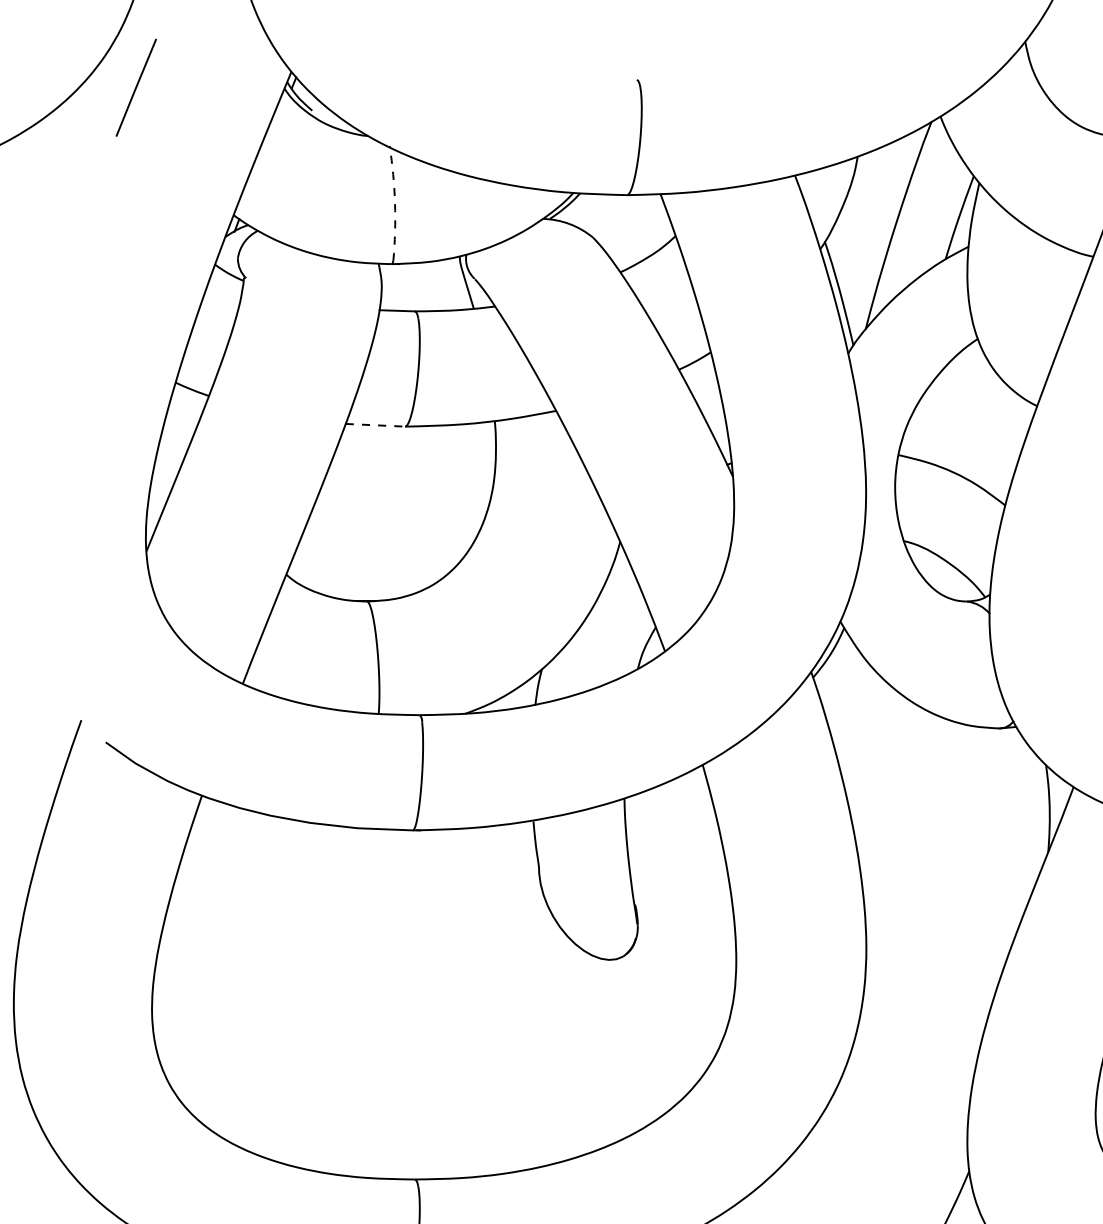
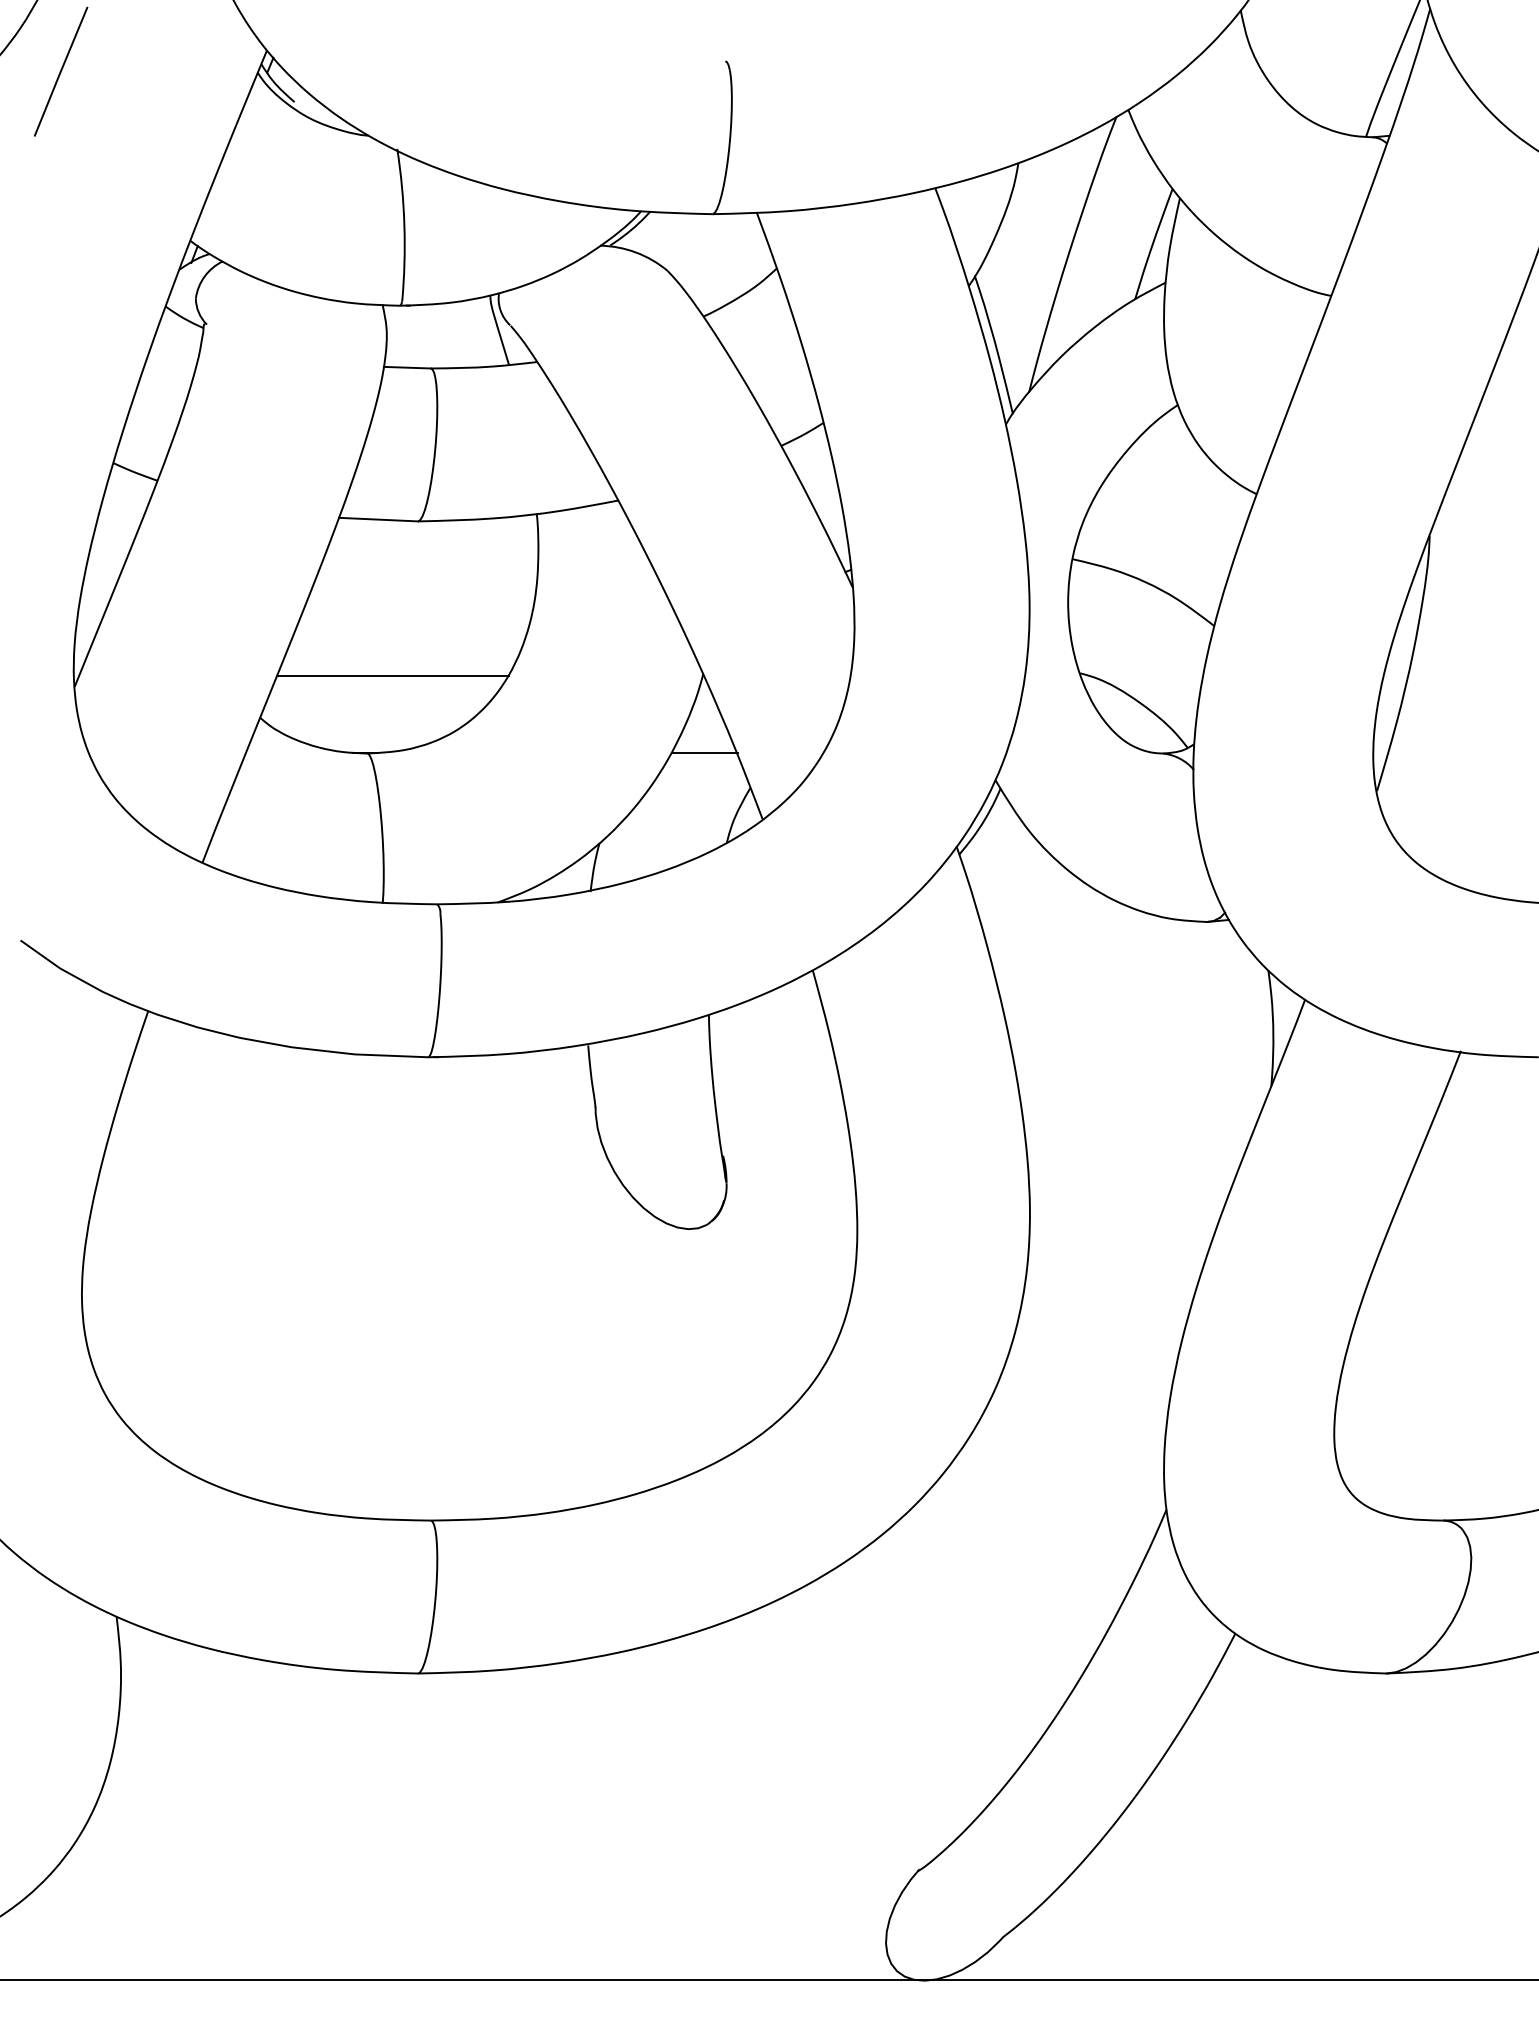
arc: (395, 202) -> (404, 224), dashed -> solid
line: (375, 425) -> (378, 519), dashed -> solid
line: (386, 542) -> (393, 675), added
line: (621, 600) -> (704, 752), added

